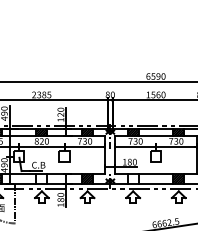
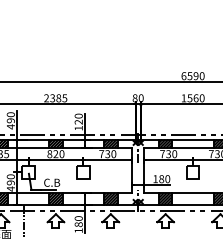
hatch: (41, 178) -> (55, 198), added
hatch: (132, 178) -> (164, 198), added

